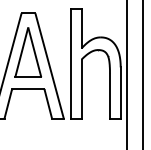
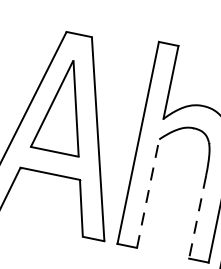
line: (81, 89) -> (147, 194), solid -> dashed
line: (110, 96) -> (198, 217), solid -> dashed

